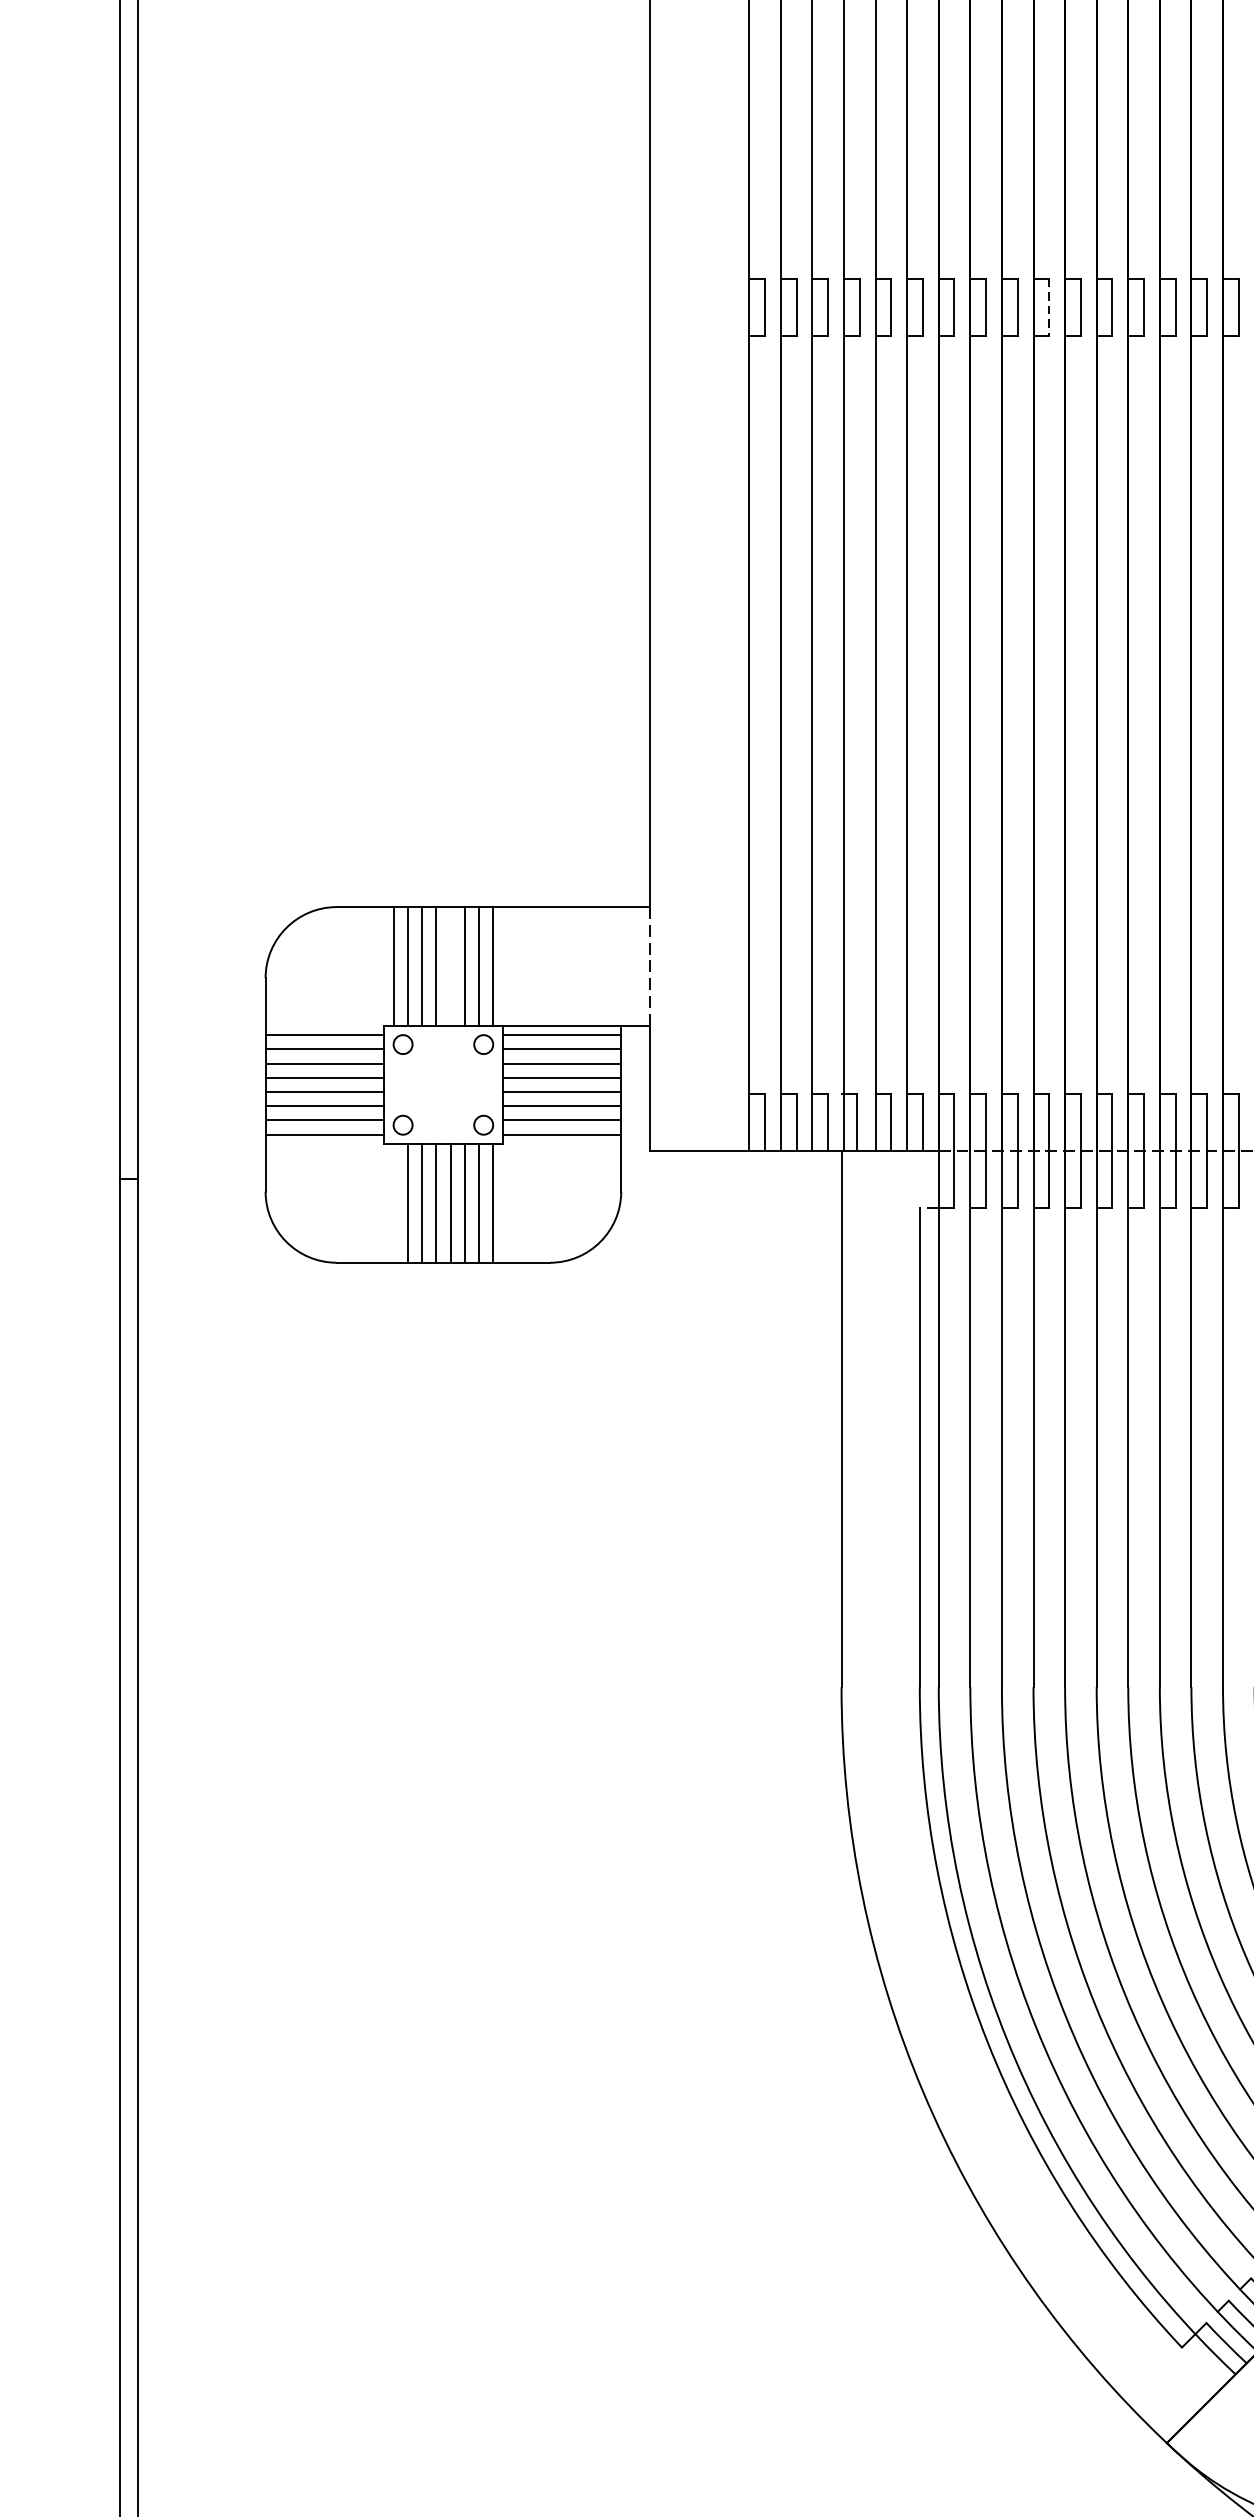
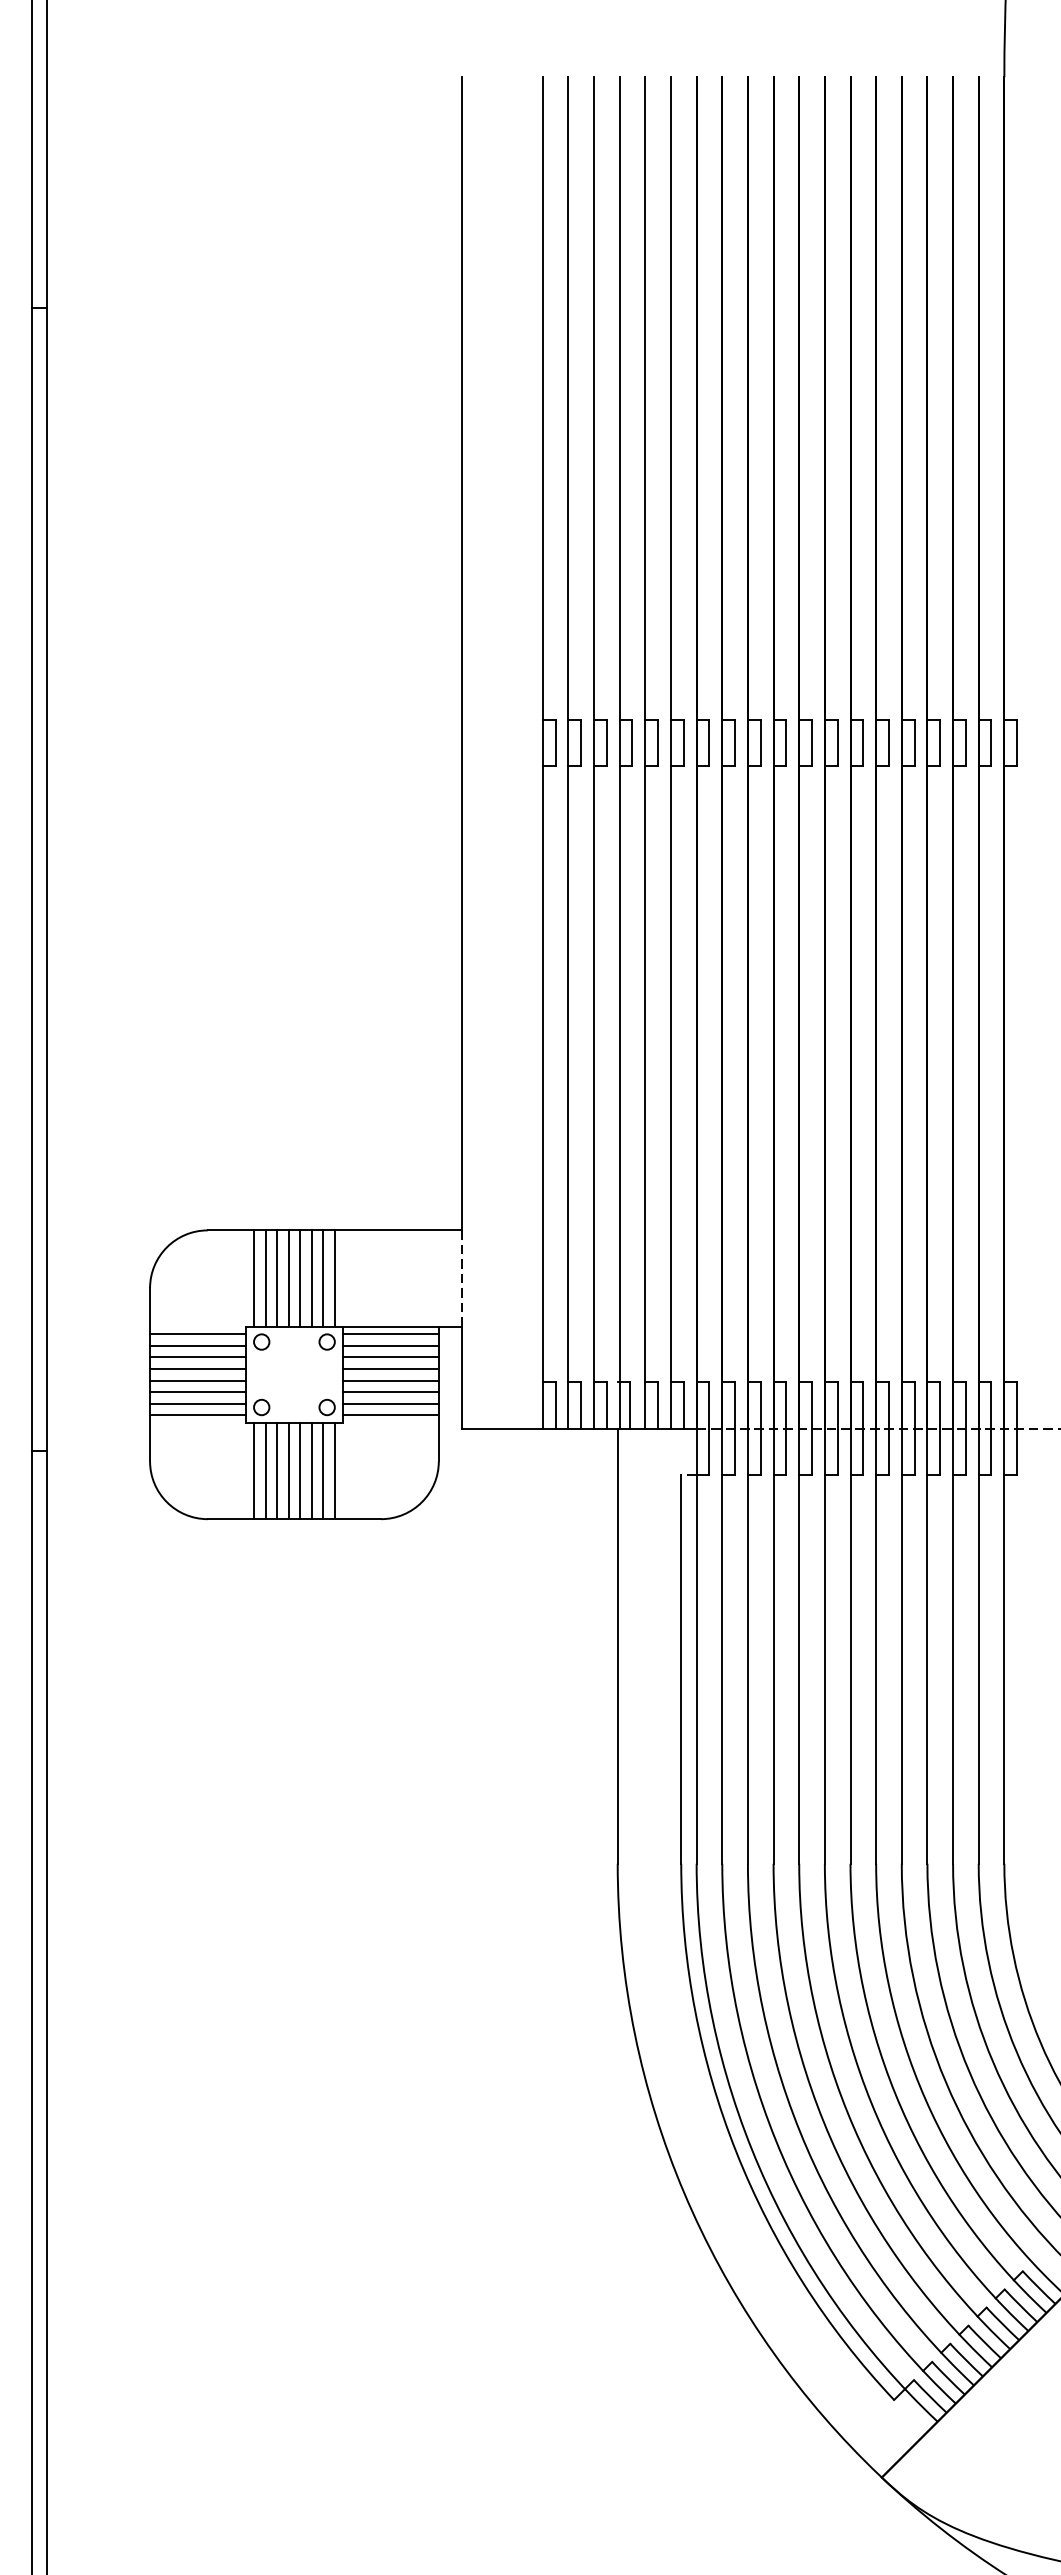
line: (1049, 307) -> (786, 743), dashed -> solid
line: (450, 966) -> (300, 1278), added
line: (394, 1202) -> (254, 1470), added

